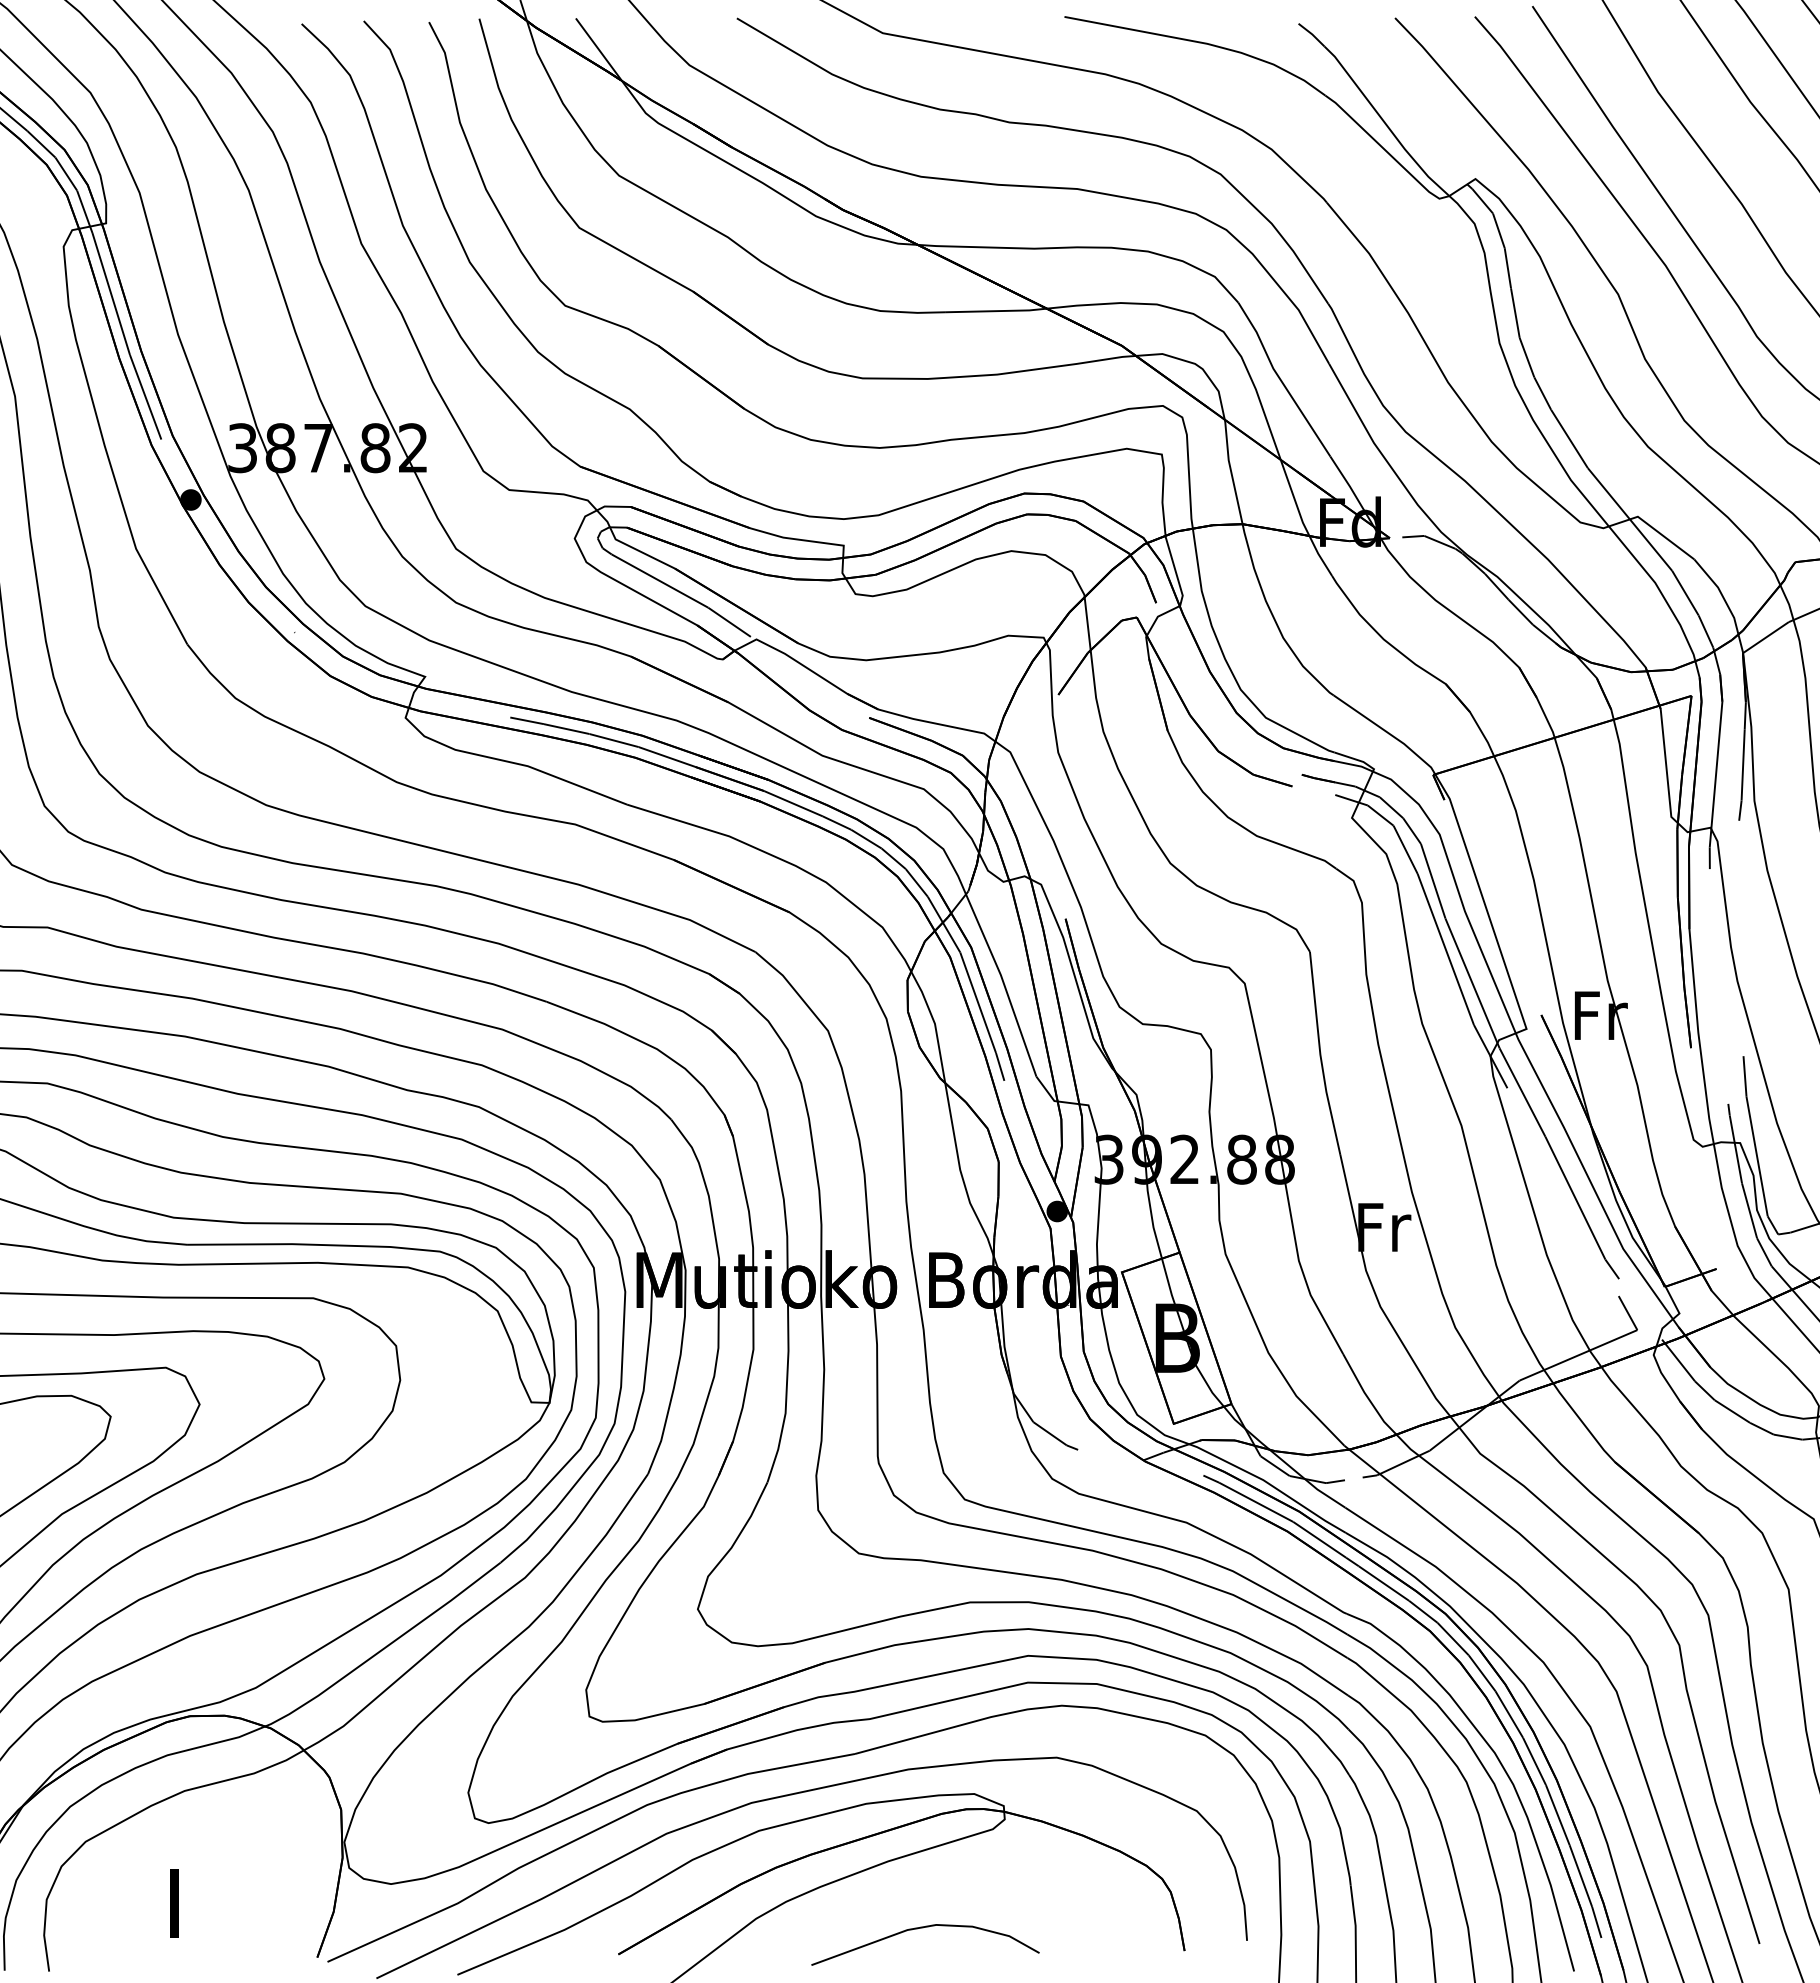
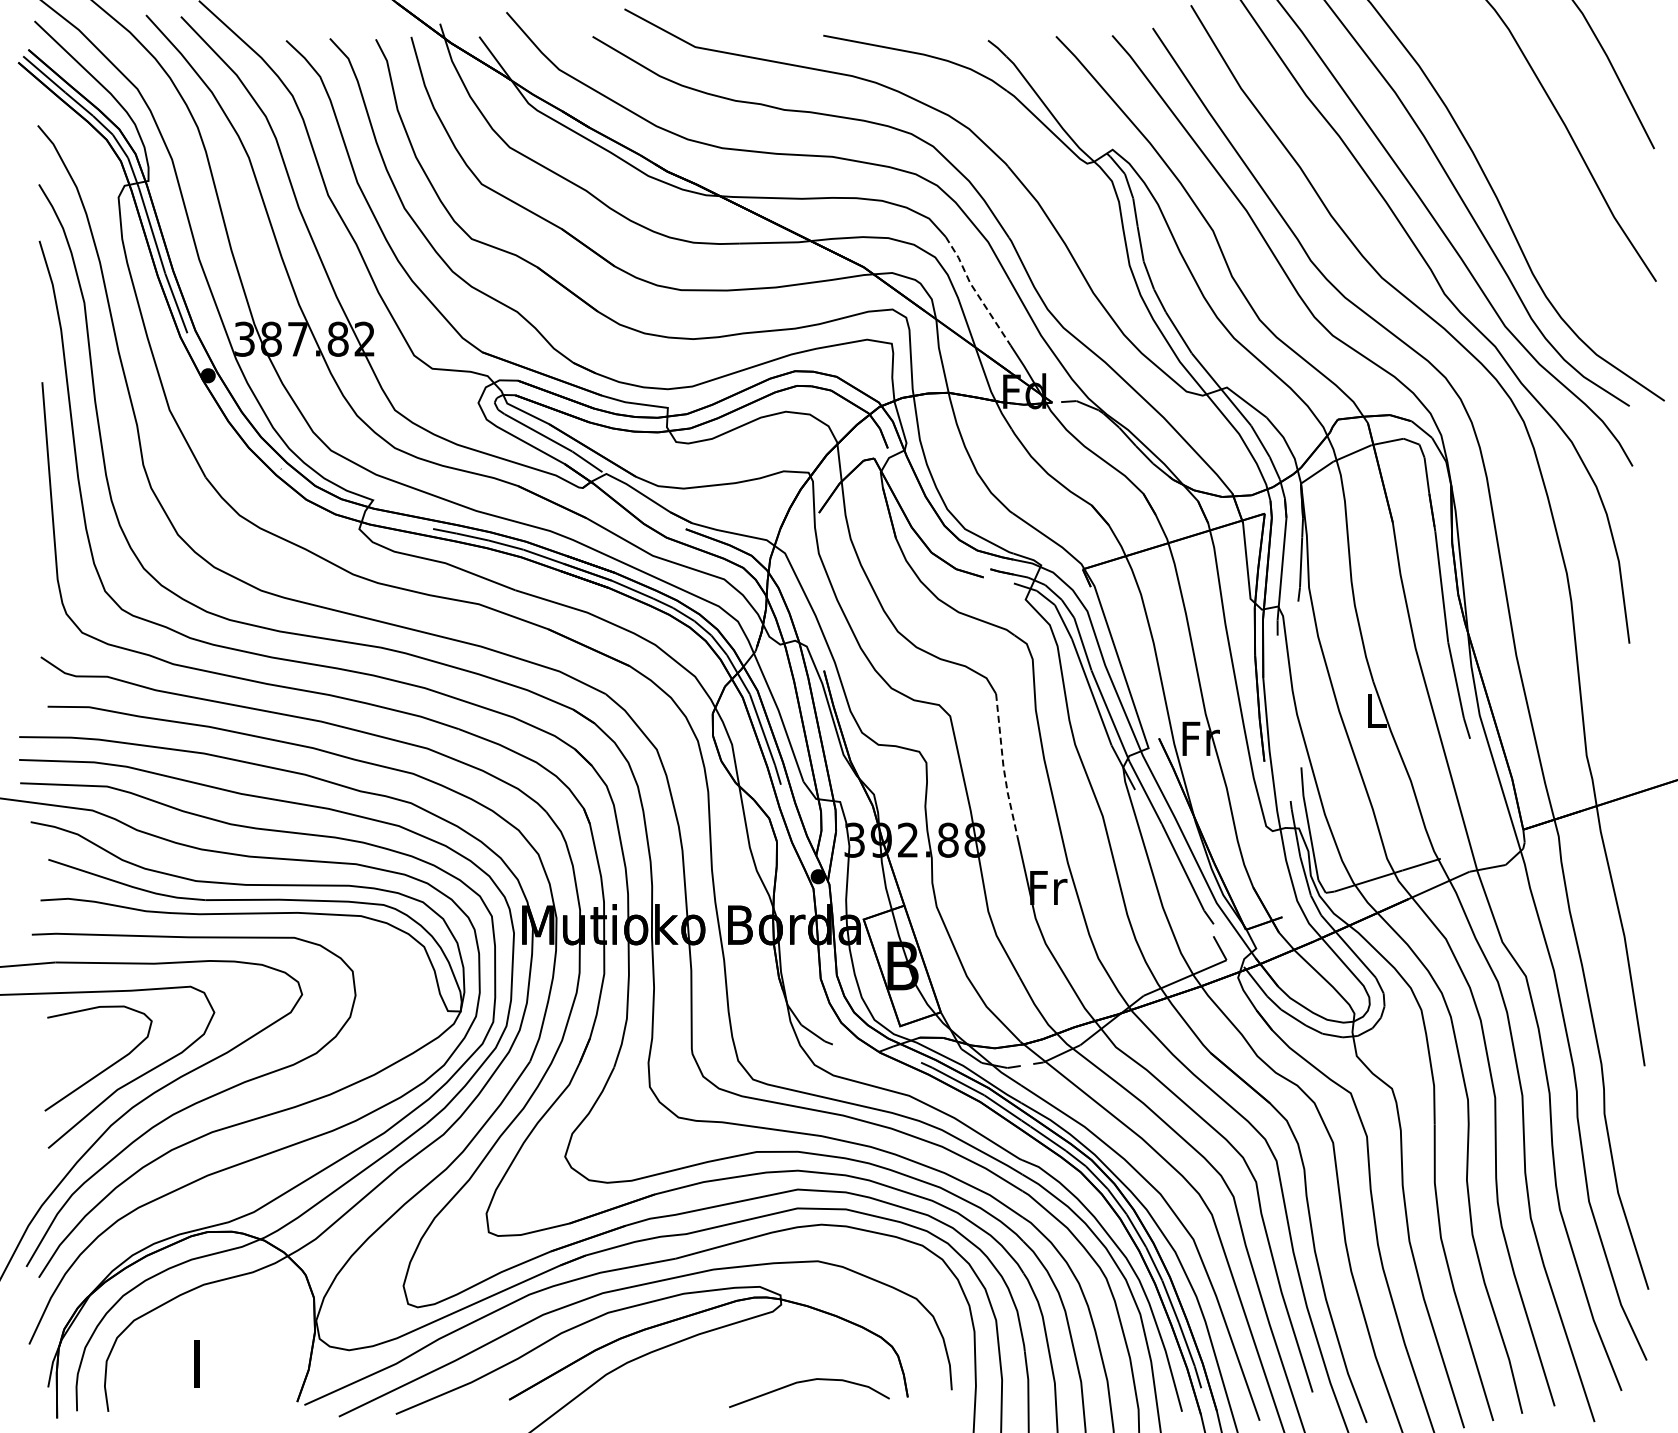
line: (1280, 378) -> (975, 290), solid -> dashed
line: (1320, 1054) -> (1003, 766), solid -> dashed
curve: (925, 1928) -> (809, 1381), moved

